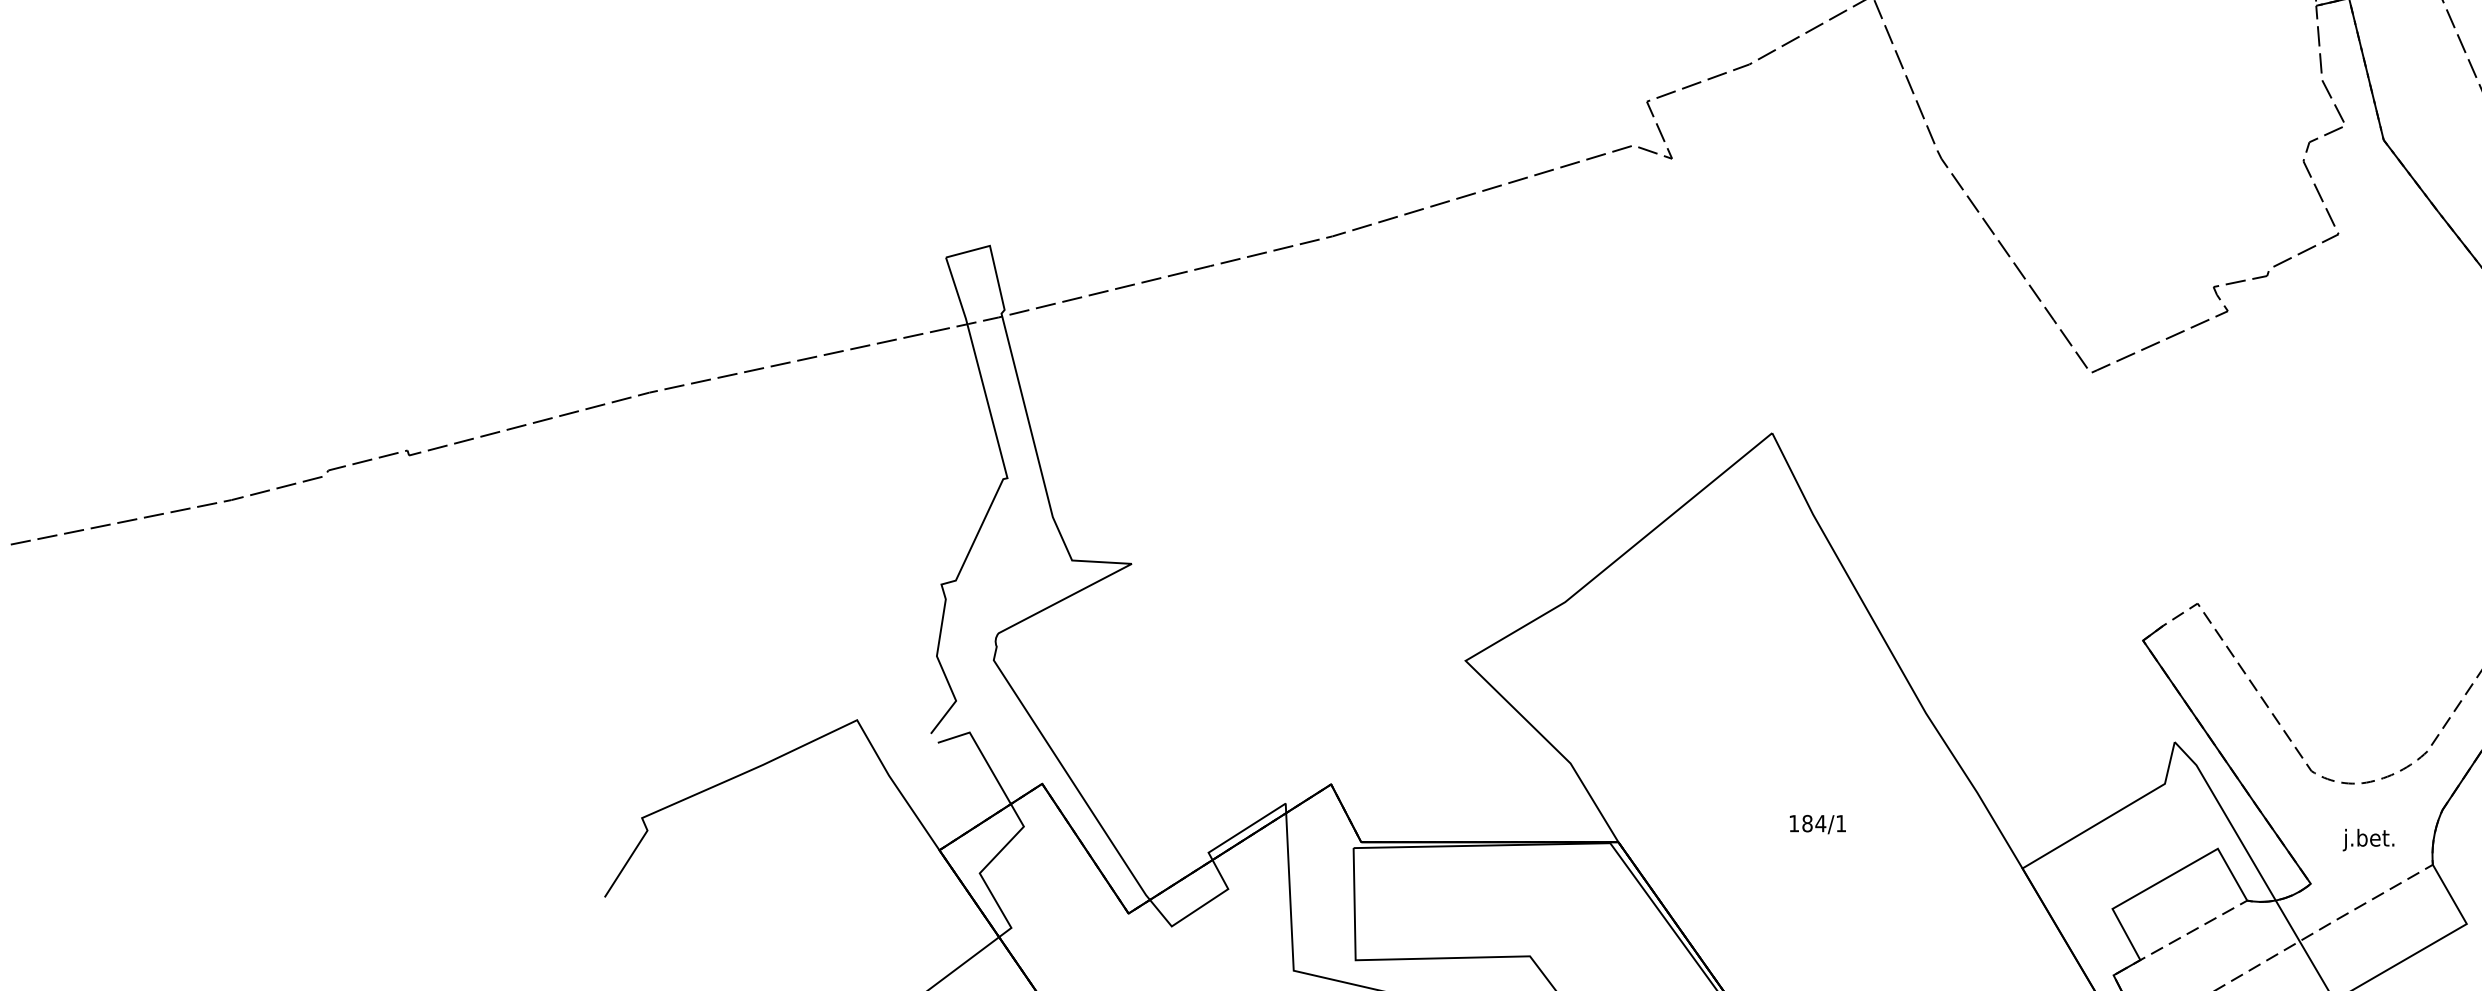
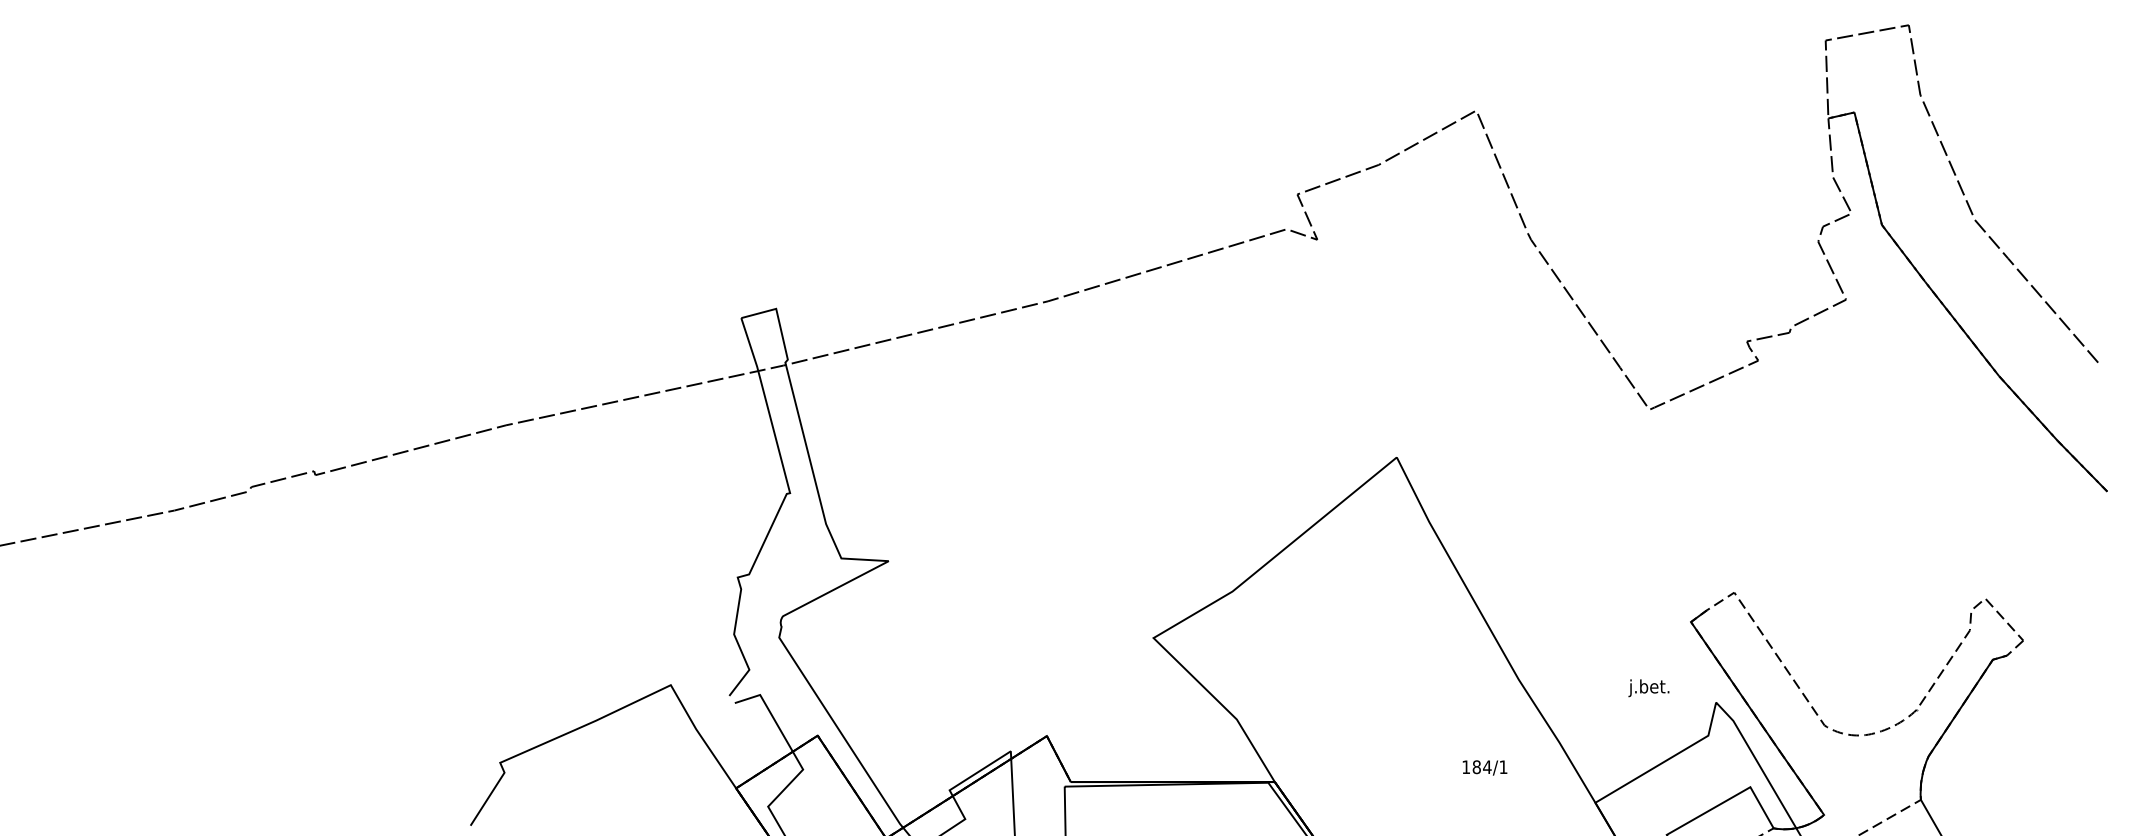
text: (1817, 823) -> (1484, 767), moved
text: (2368, 840) -> (1648, 688), moved

